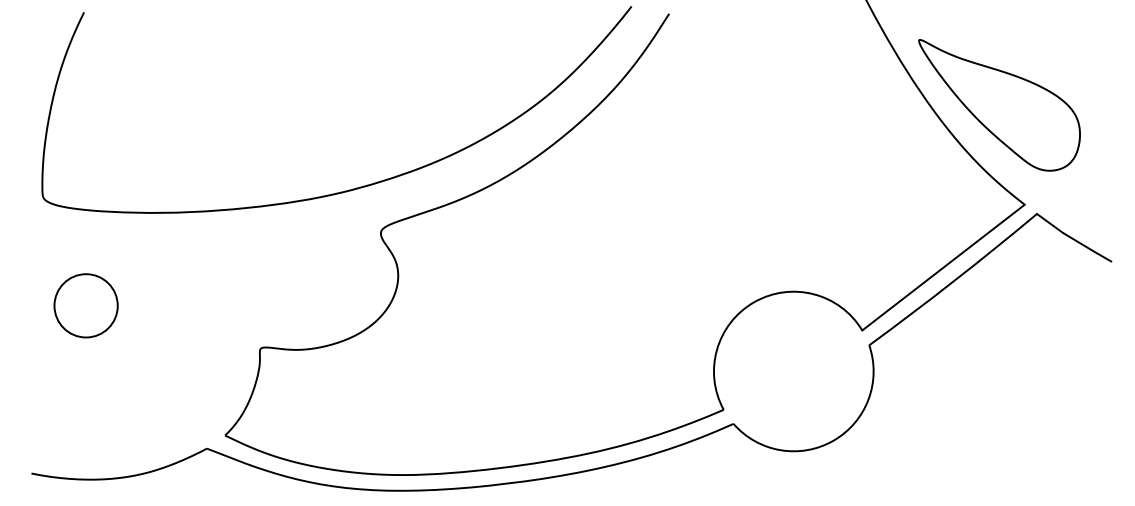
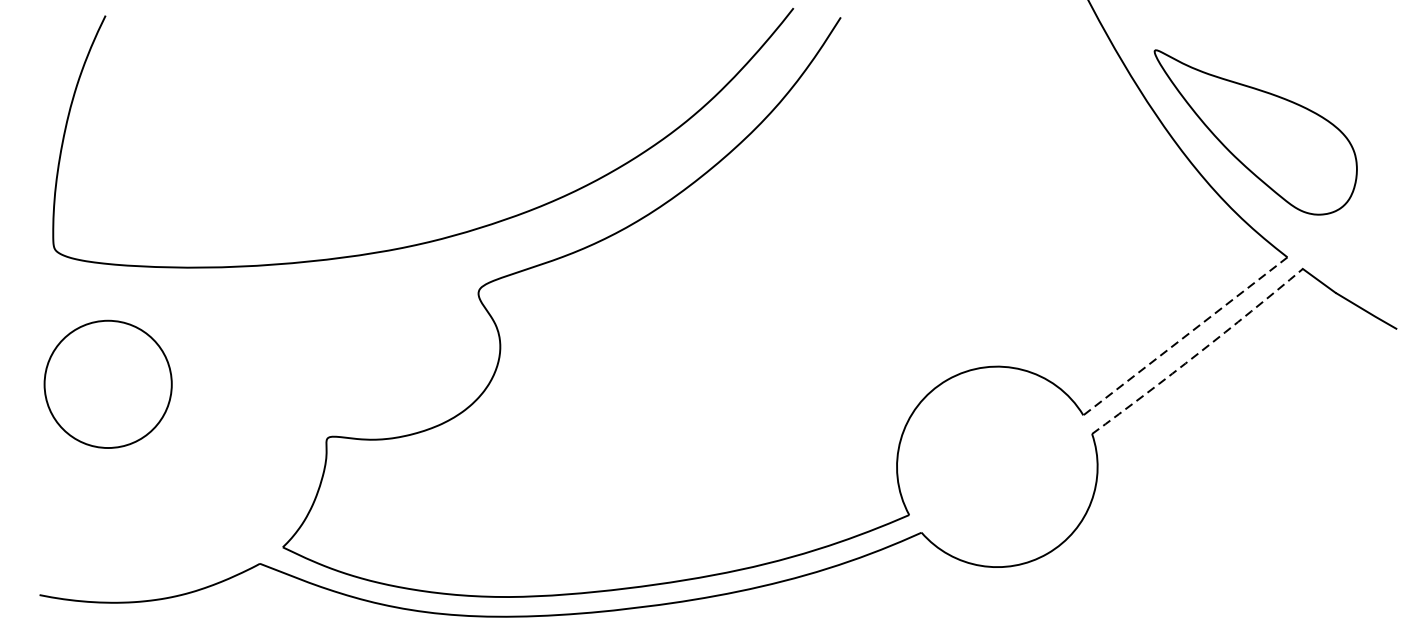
line: (943, 267) -> (1185, 336), solid -> dashed
arc: (954, 281) -> (1199, 353), solid -> dashed
circle: (85, 305) -> (107, 383), size x1.6

